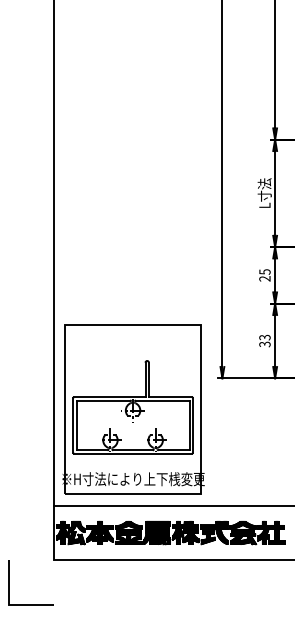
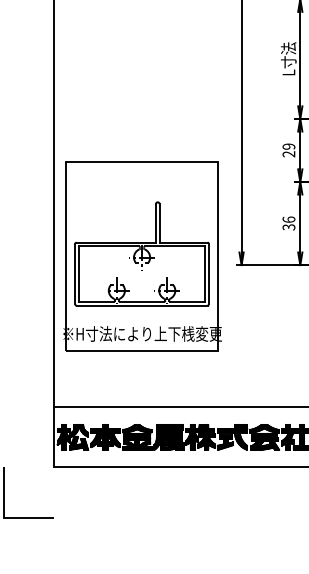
text: (264, 271) -> (288, 146), 25 -> 29
text: (264, 337) -> (288, 219), 33 -> 36
part: (133, 409) -> (142, 256), moved

